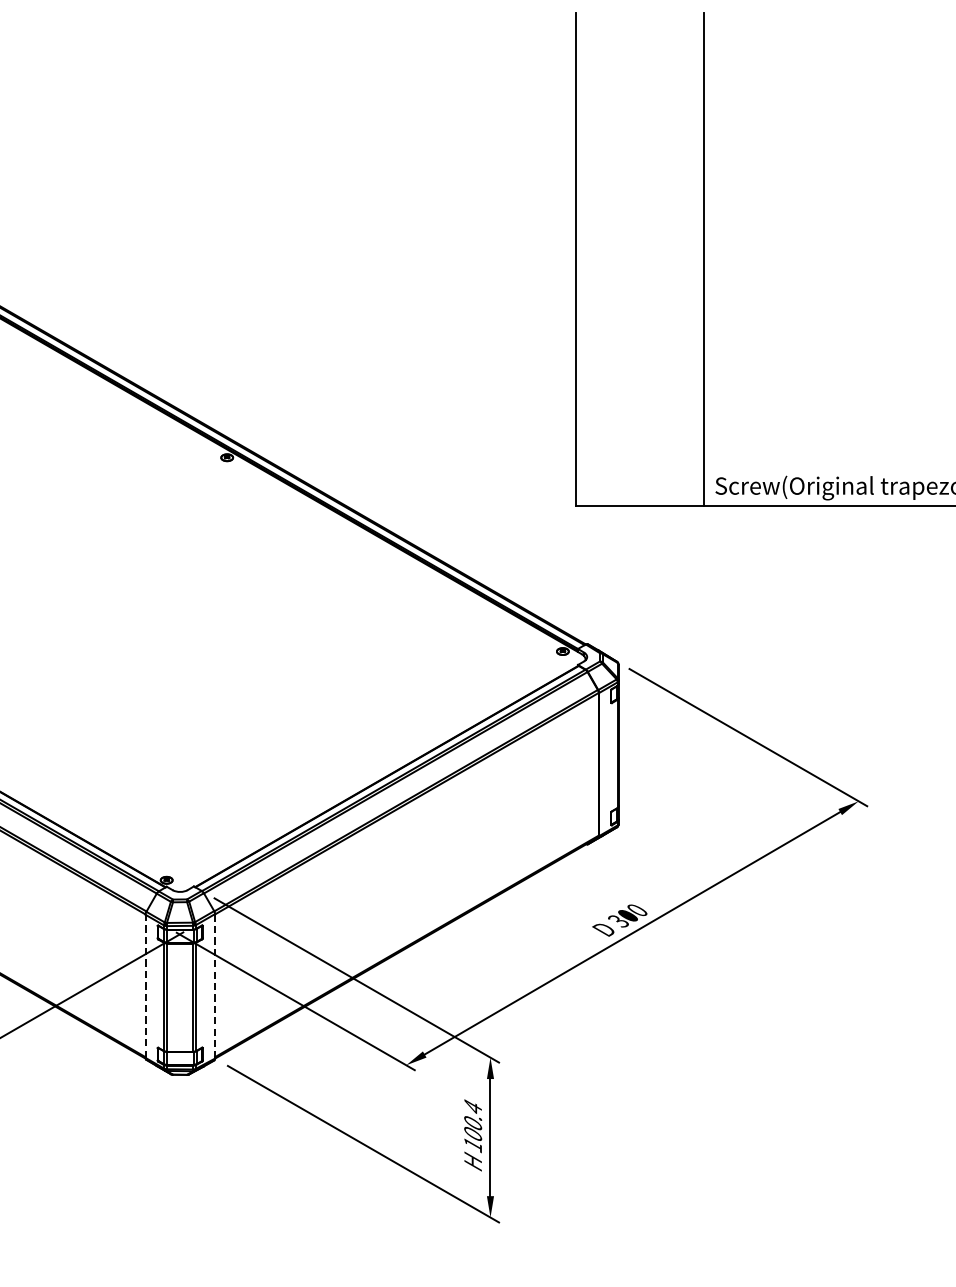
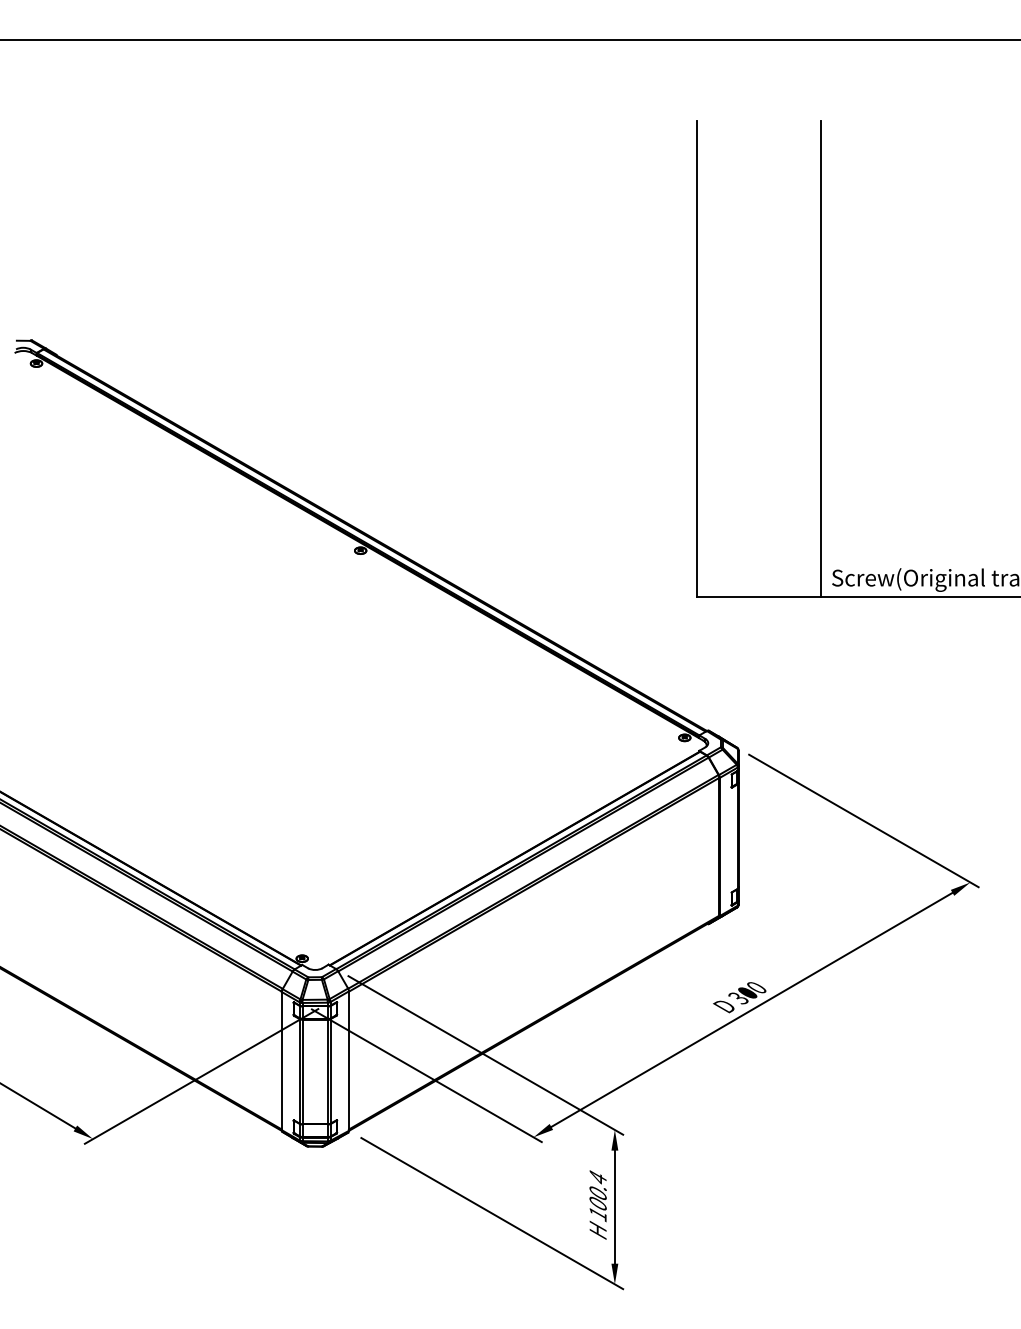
line: (145, 985) -> (281, 1060), dashed -> solid
line: (214, 986) -> (348, 1061), dashed -> solid

